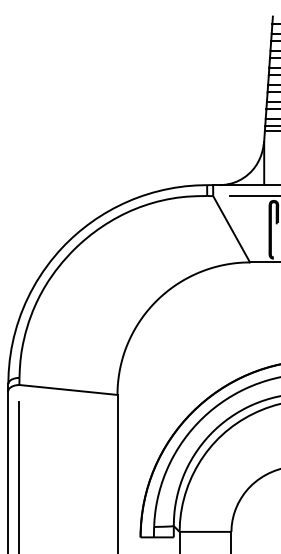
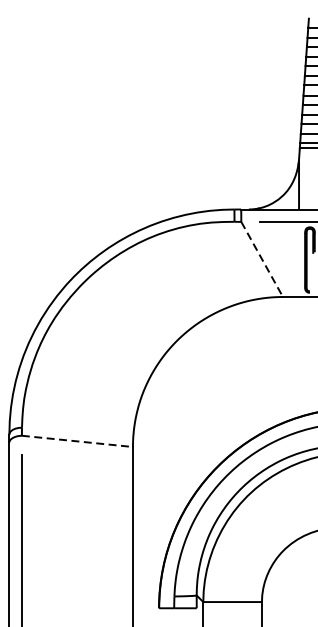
line: (231, 229) -> (262, 259), solid -> dashed
line: (68, 390) -> (77, 441), solid -> dashed

